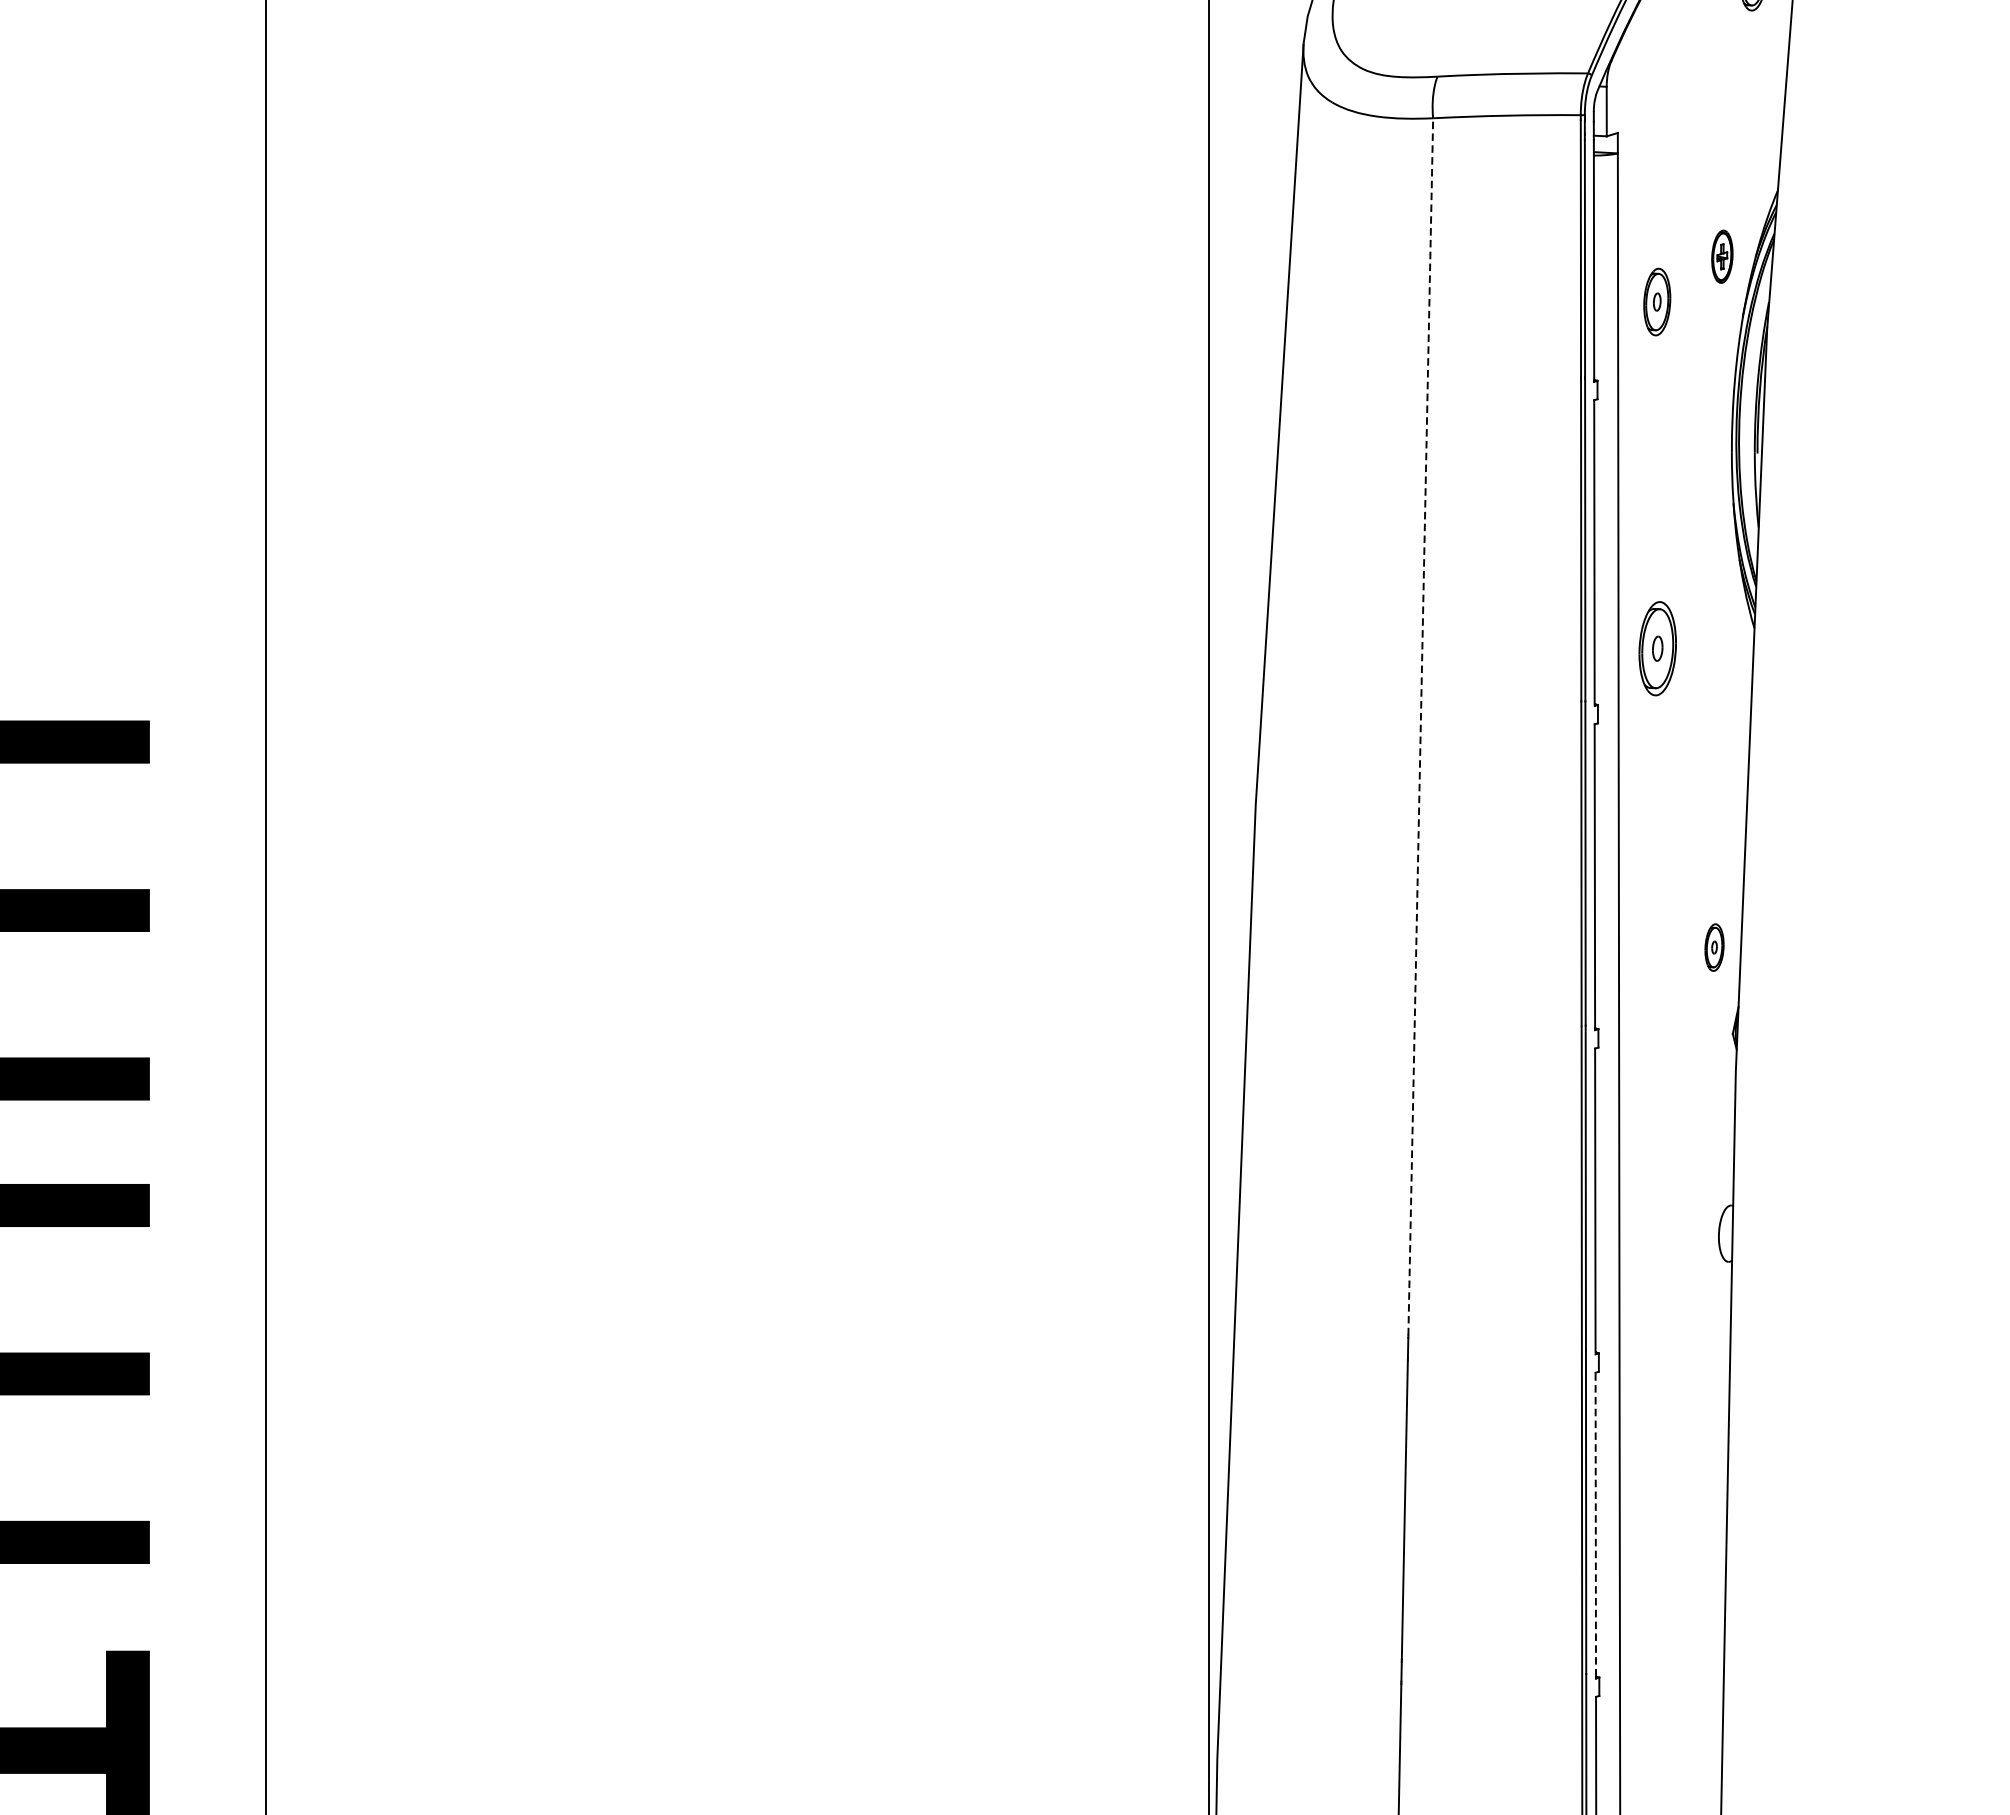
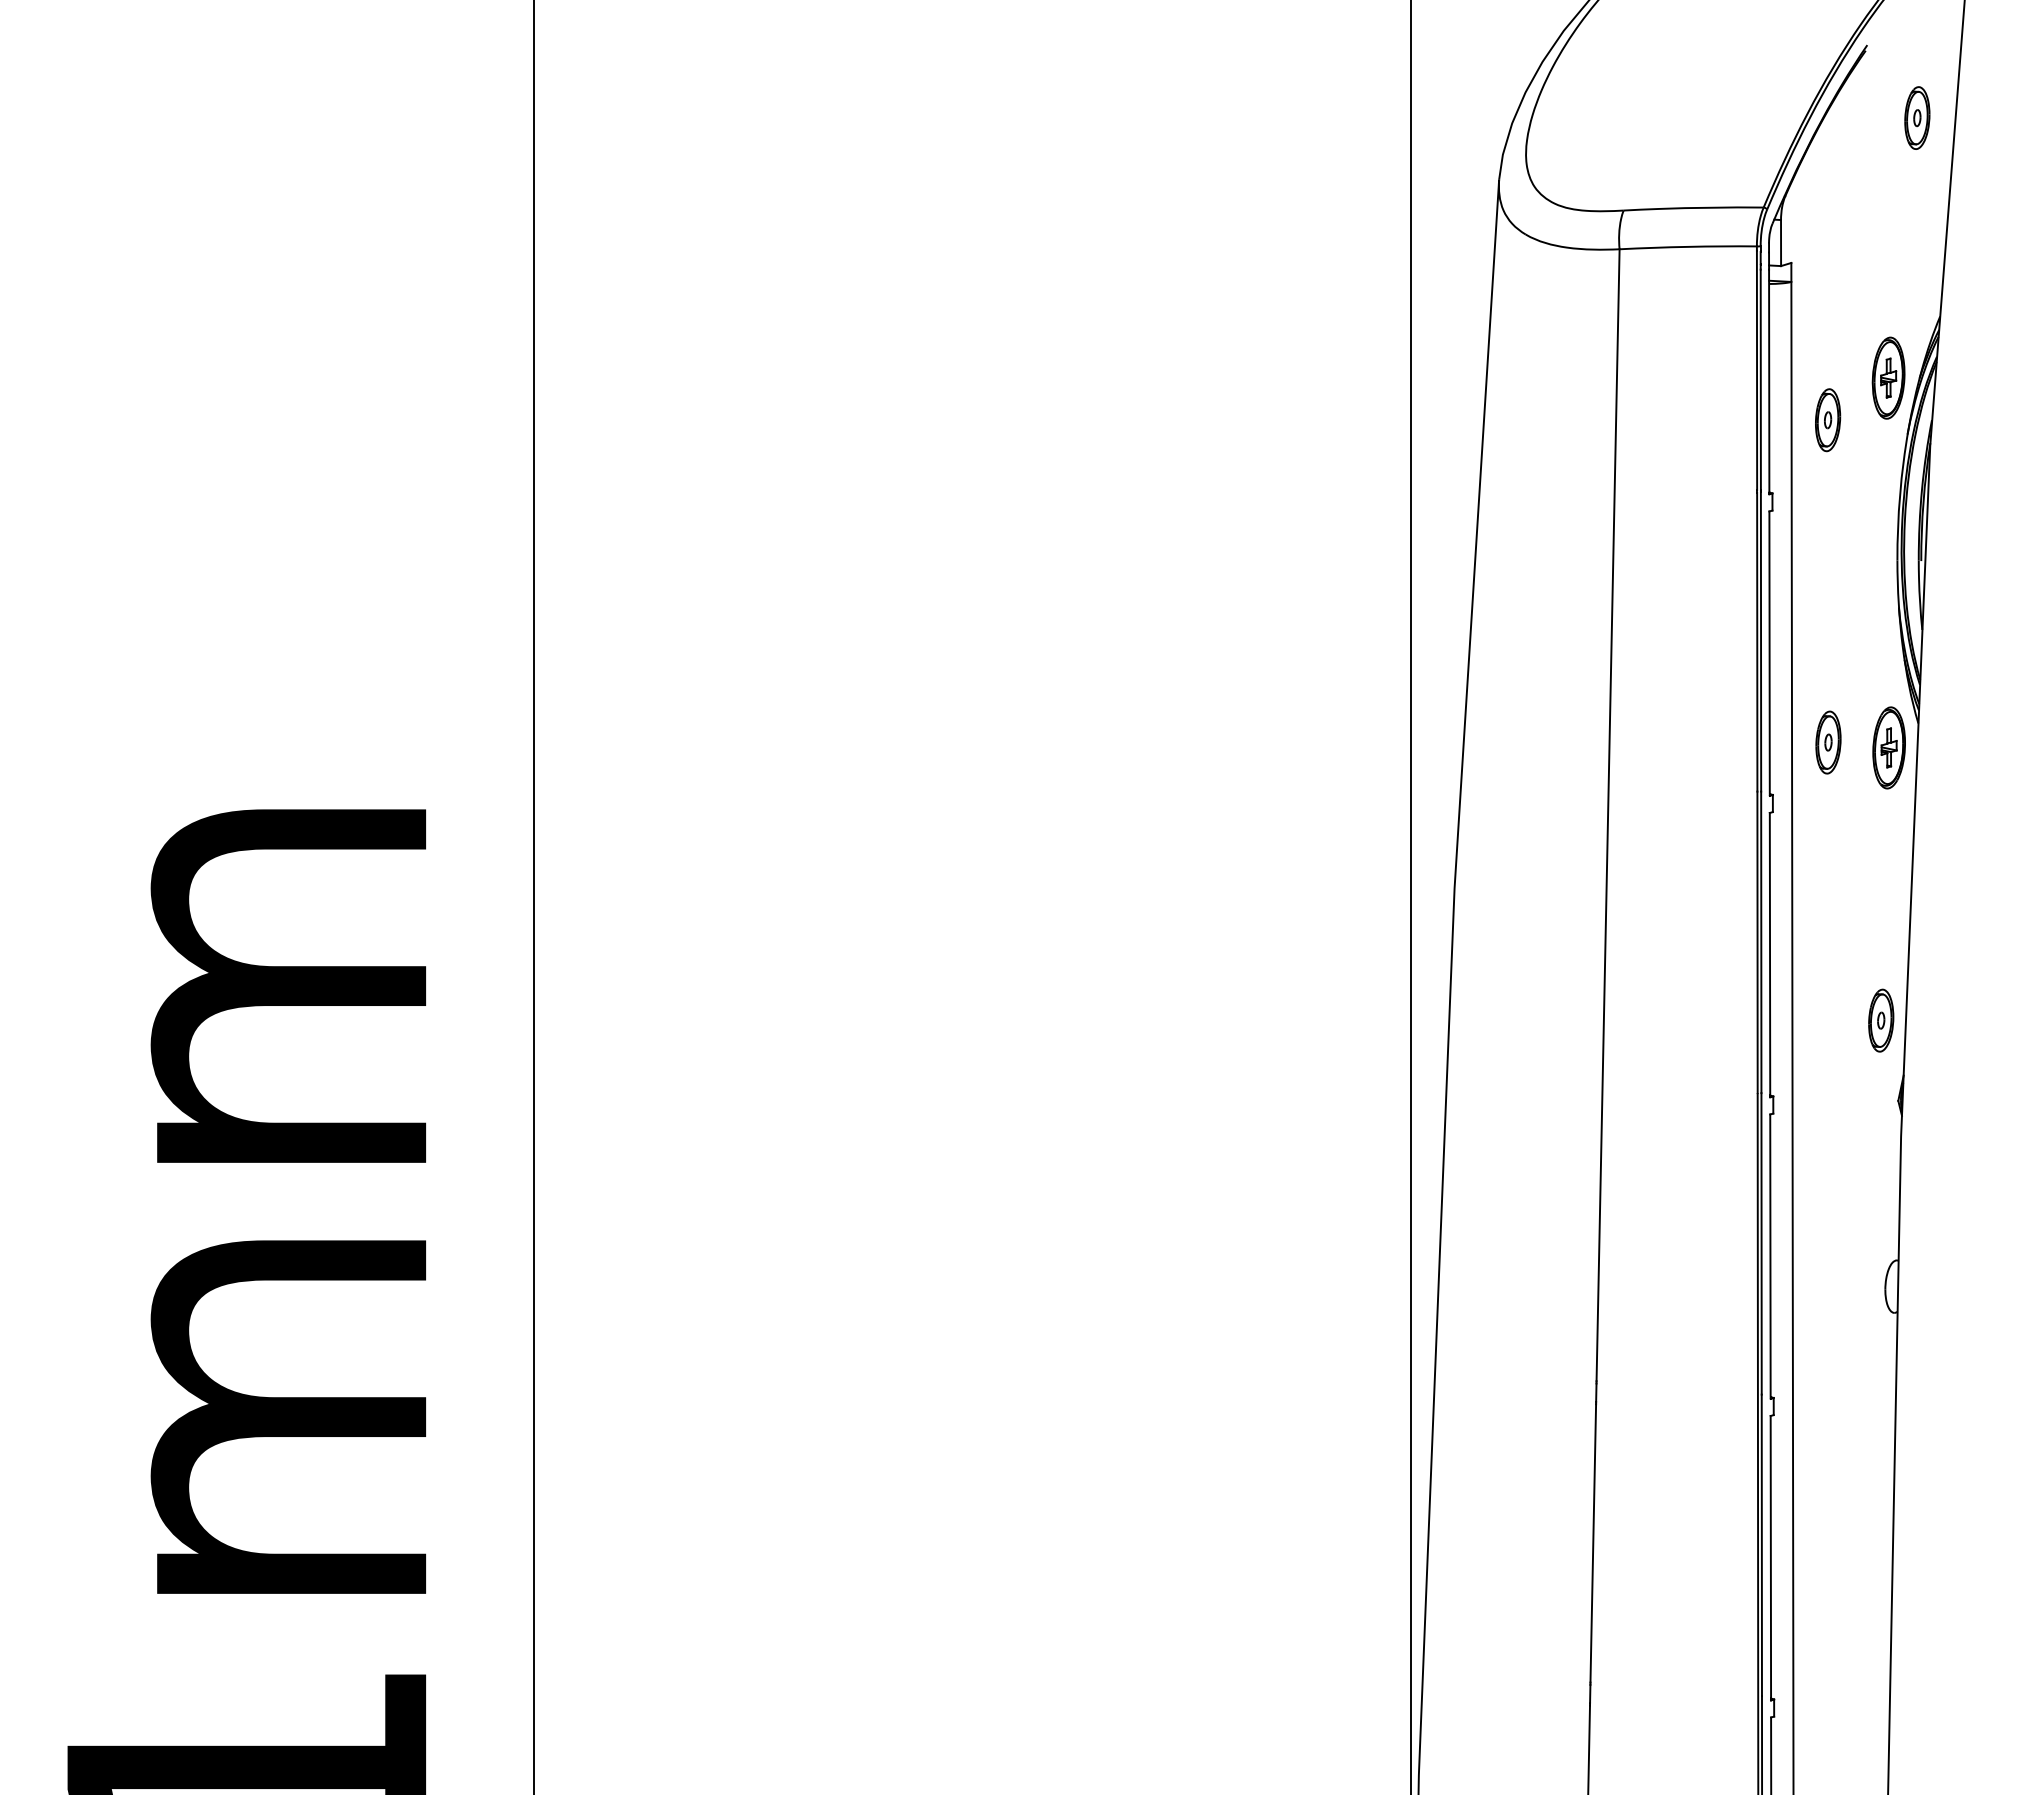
part: (1722, 256) -> (1888, 377), size x1.67
part: (1657, 648) -> (1828, 742), size x0.71
part: (1722, 653) -> (1888, 747), added
line: (1421, 726) -> (1608, 814), dashed -> solid
part: (1714, 947) -> (1881, 1020), size x1.43
line: (1595, 1523) -> (1770, 1556), dashed -> solid

